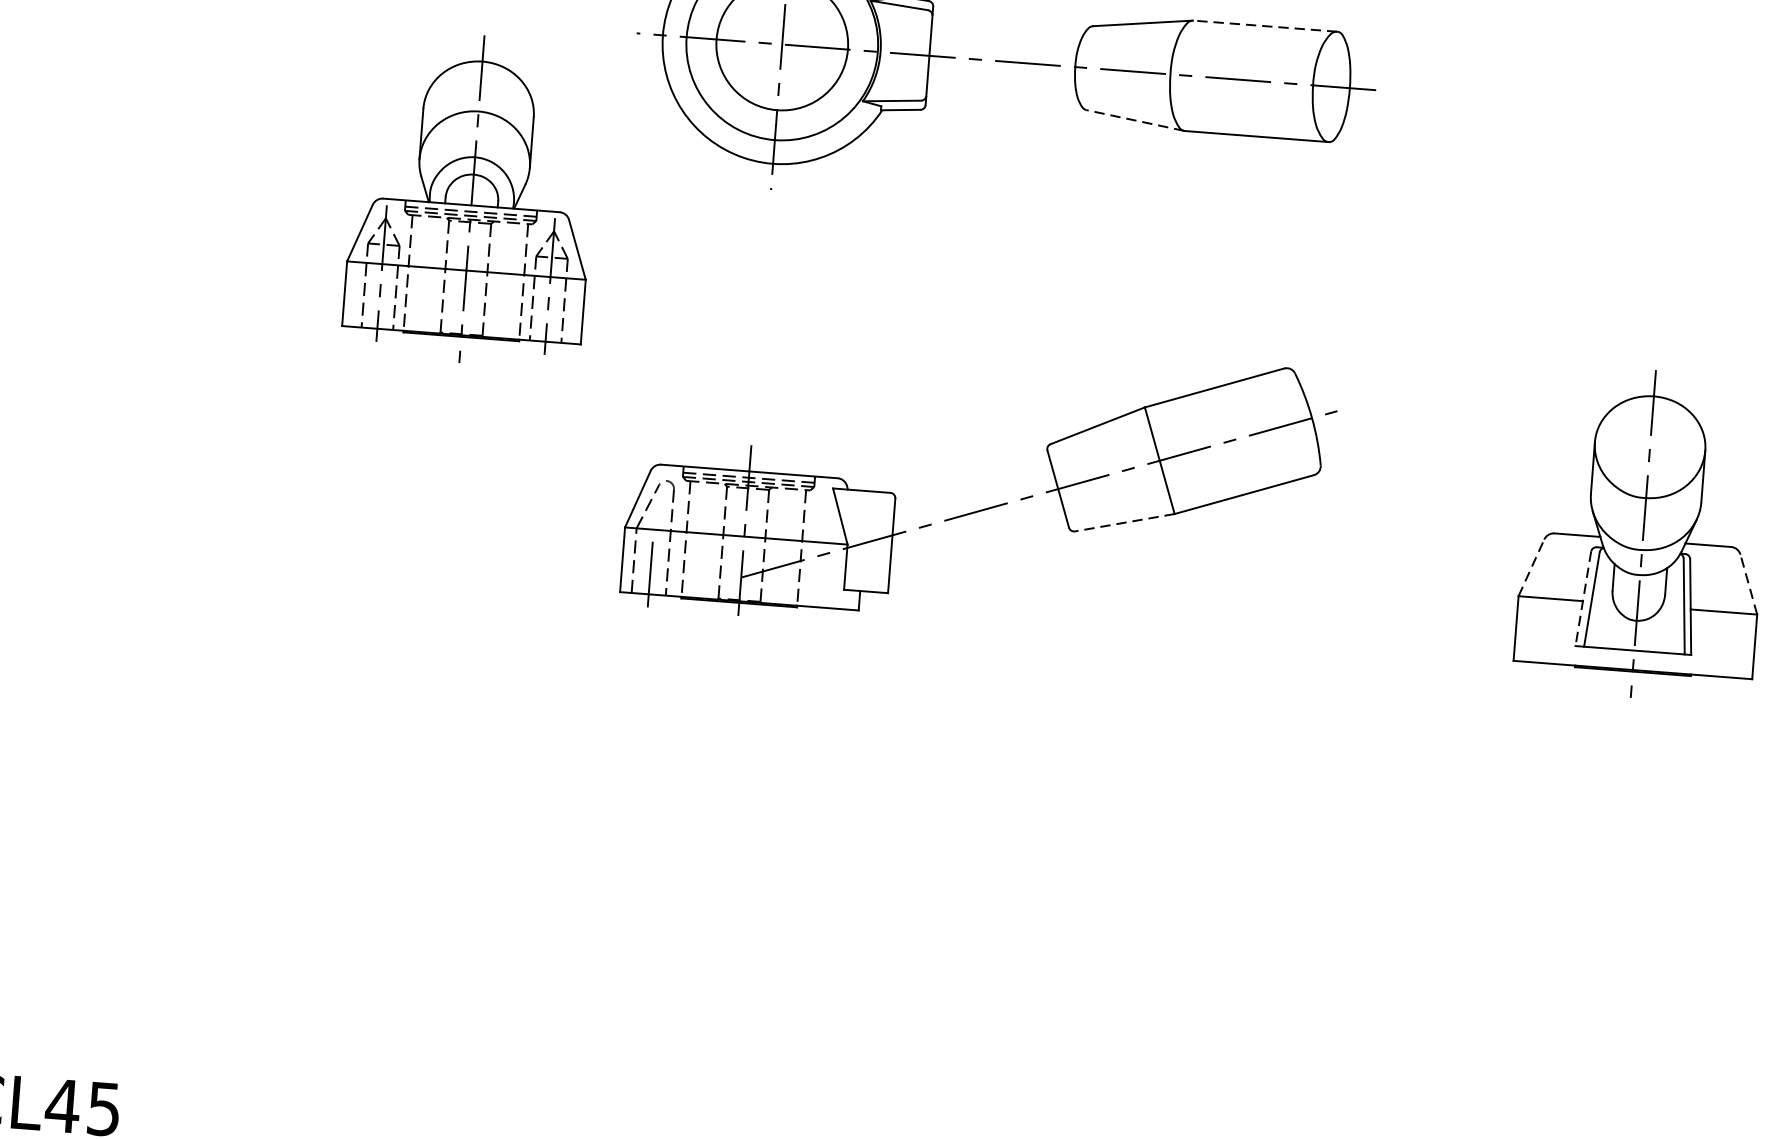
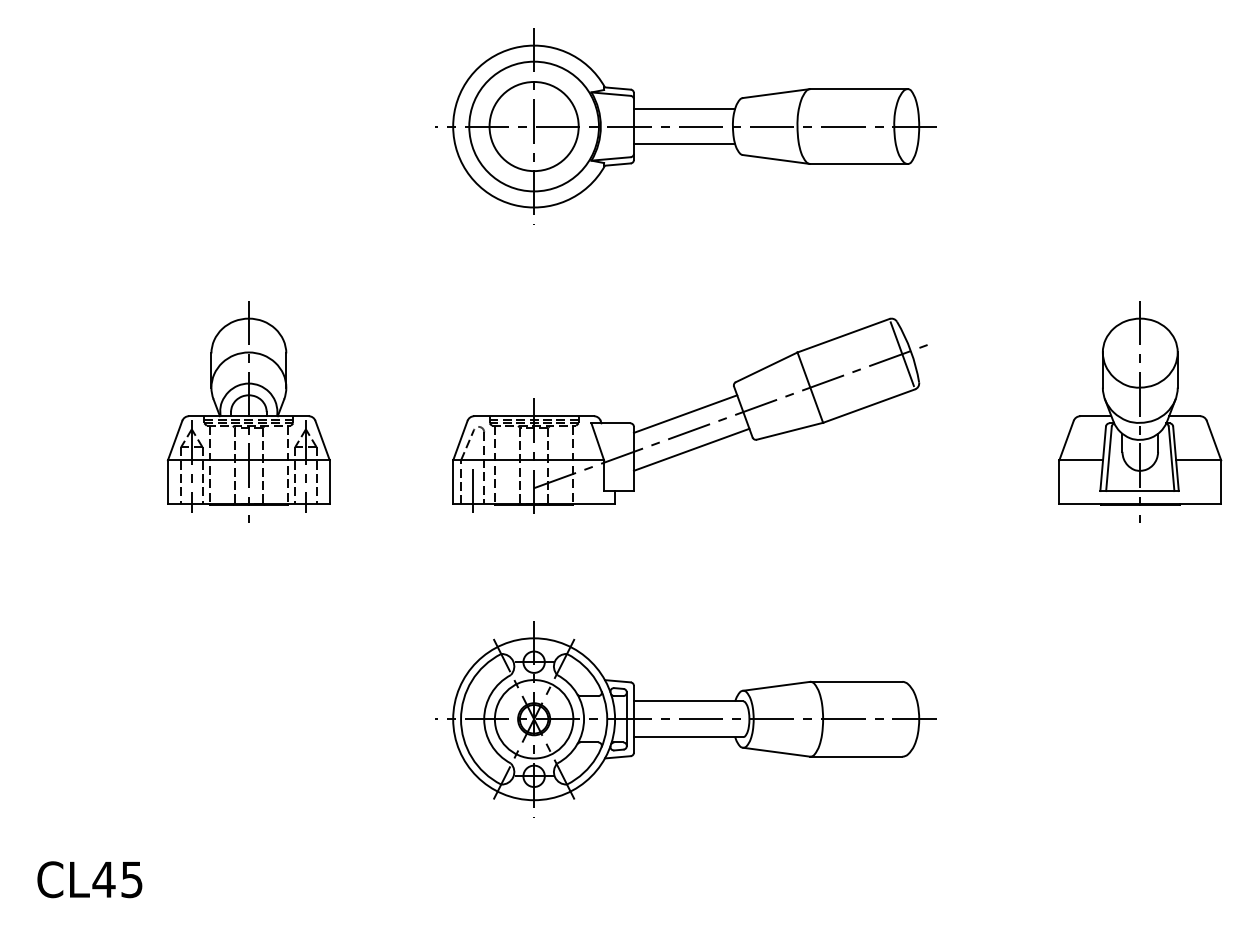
line: (1266, 26) -> (859, 89), dashed -> solid
line: (1005, 34) -> (684, 108), added
line: (1001, 88) -> (684, 144), added
line: (1135, 120) -> (776, 159), dashed -> solid
part: (471, 198) -> (248, 411), moved
line: (1297, 422) -> (901, 354), added
line: (972, 484) -> (685, 413), added
line: (1124, 522) -> (789, 431), dashed -> solid
line: (977, 538) -> (691, 449), added
line: (1531, 567) -> (1066, 440), dashed -> solid
line: (1748, 584) -> (1213, 440), dashed -> solid
line: (1583, 599) -> (1103, 459), dashed -> solid
part: (938, 935) -> (685, 719), added

